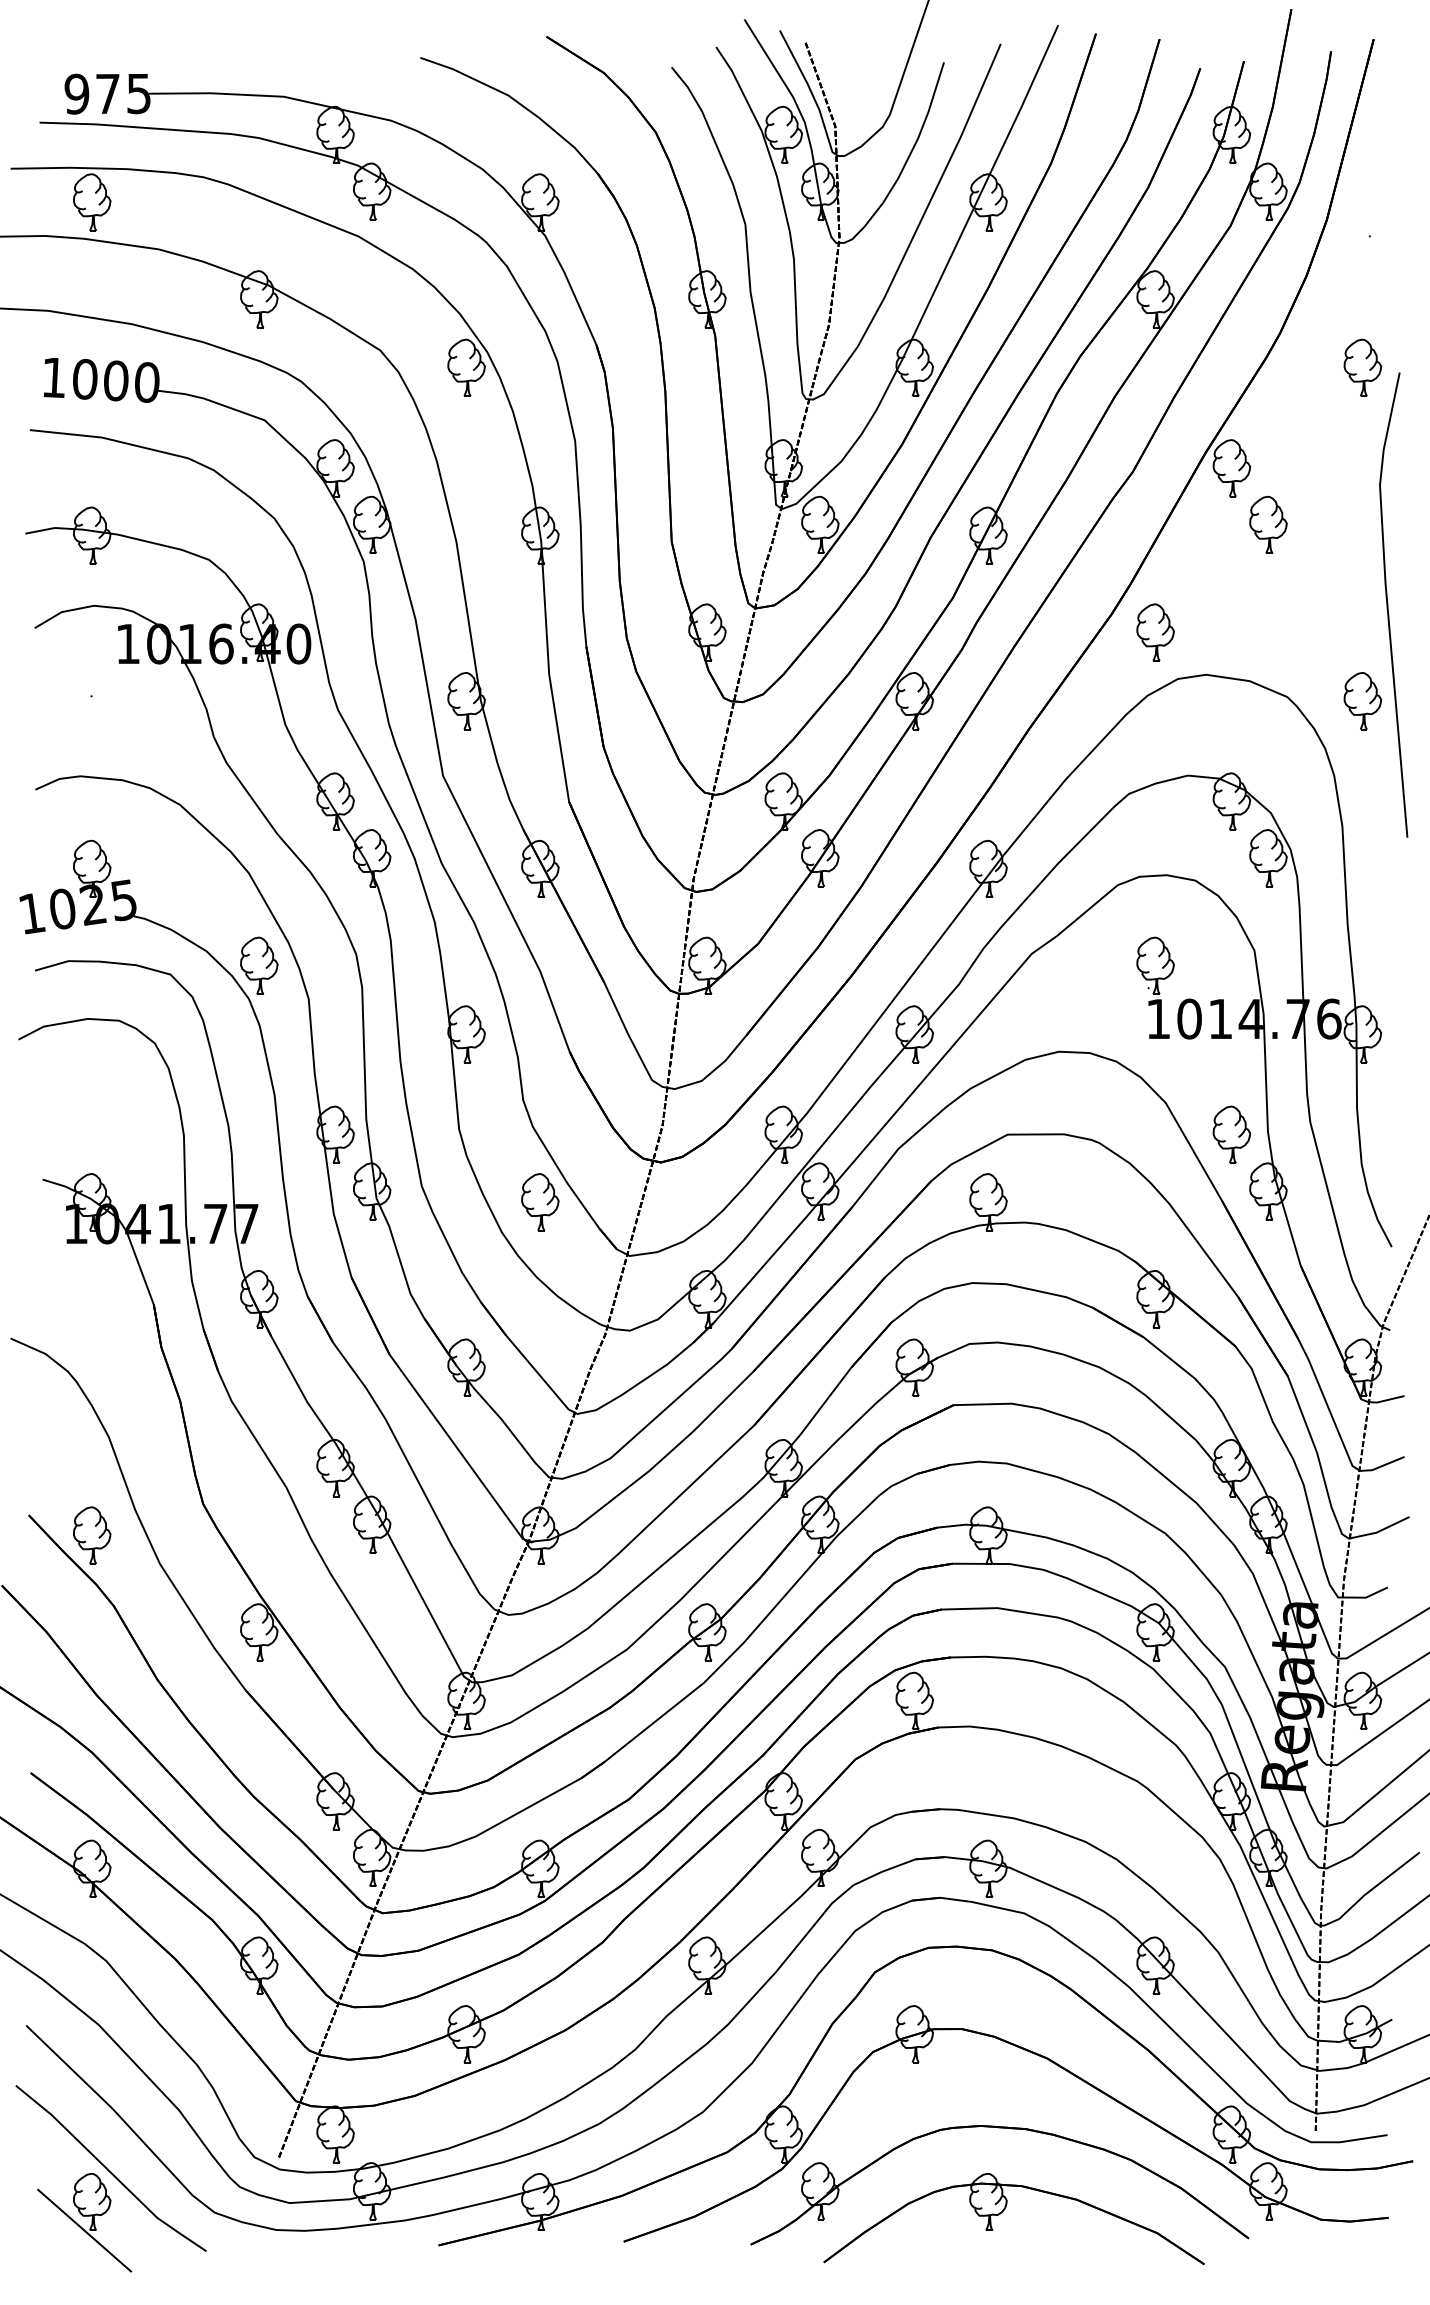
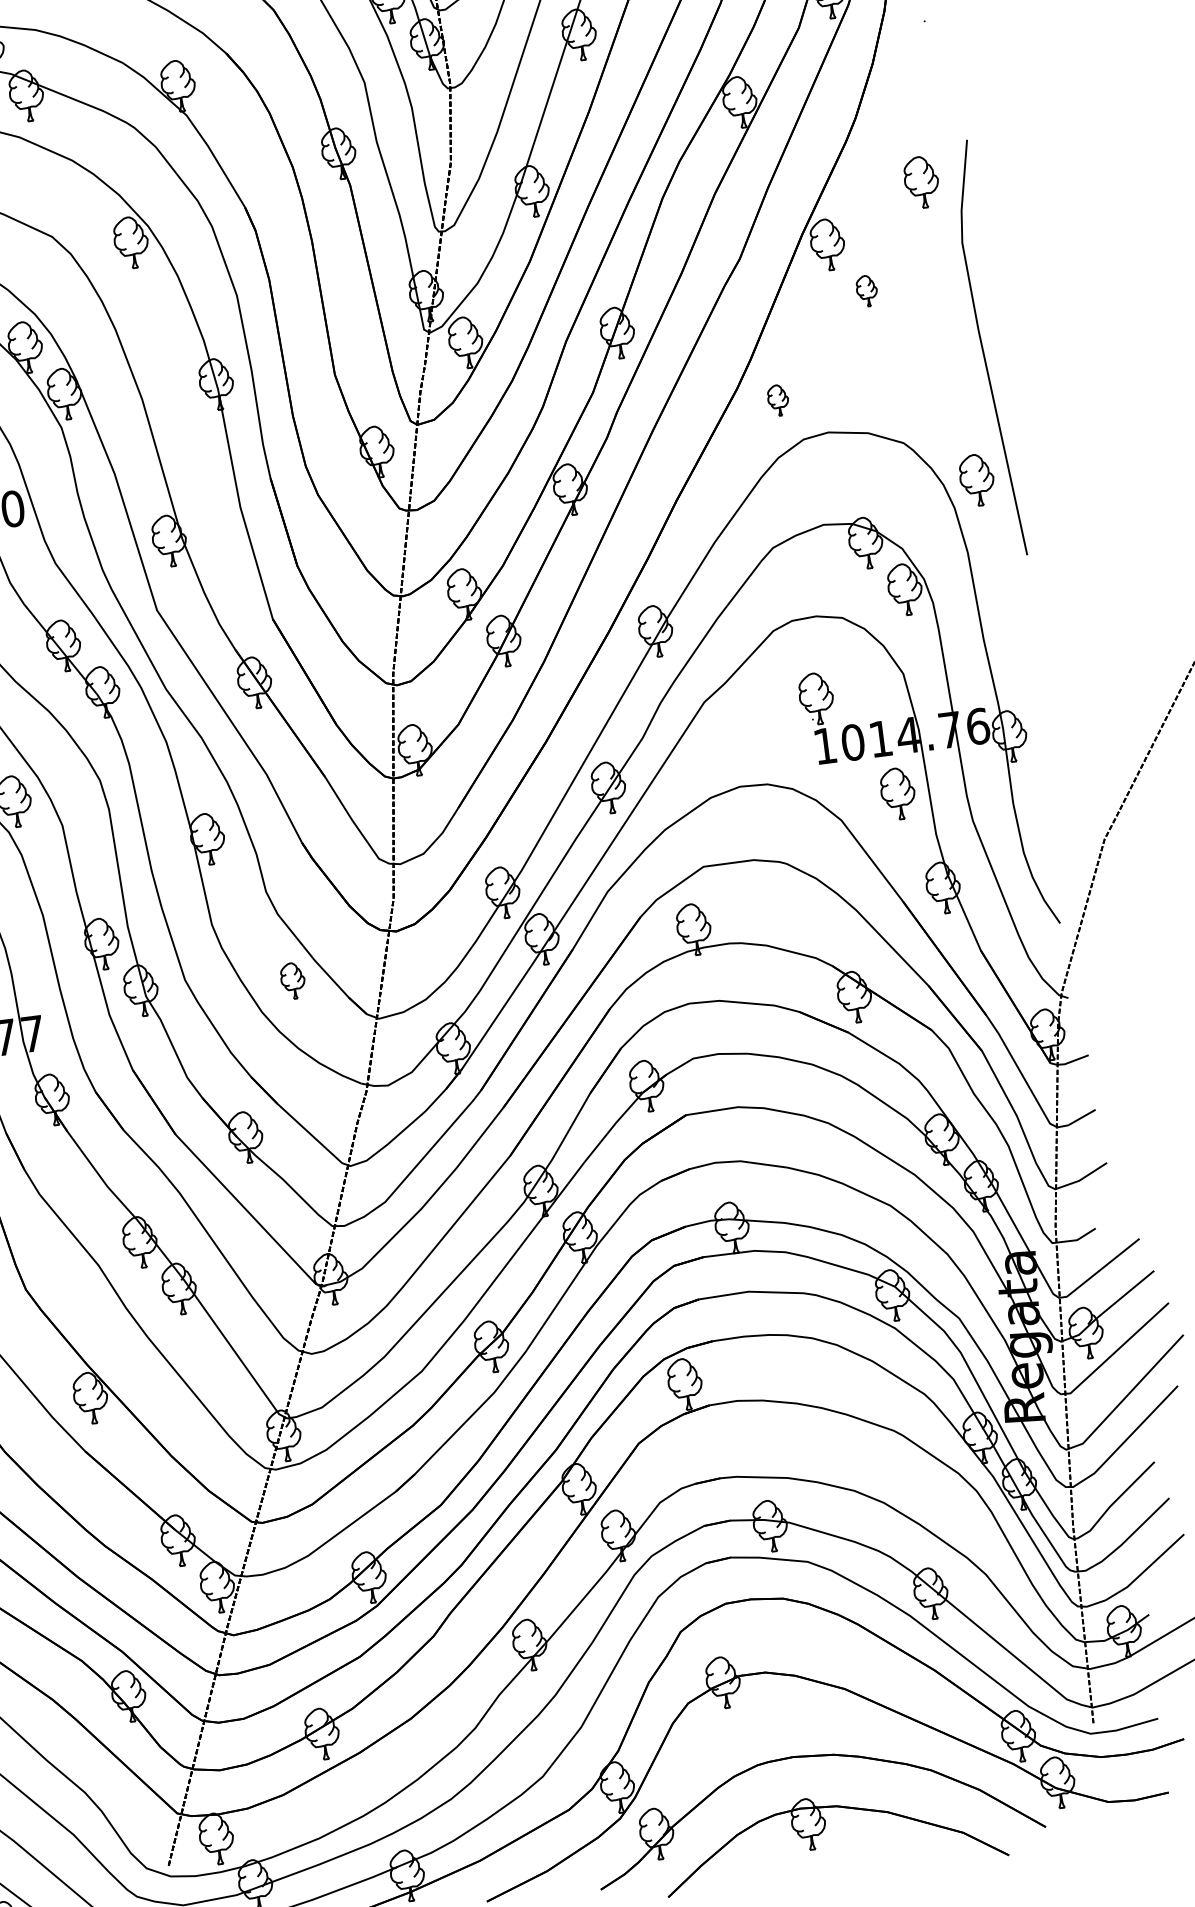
part: (1362, 367) -> (921, 182), moved
part: (1268, 524) -> (867, 290), size x0.6
part: (1155, 632) -> (778, 400), size x0.6
part: (1362, 701) -> (976, 480), moved
part: (1231, 1134) -> (897, 793), moved
part: (540, 1202) -> (293, 981), size x0.7

